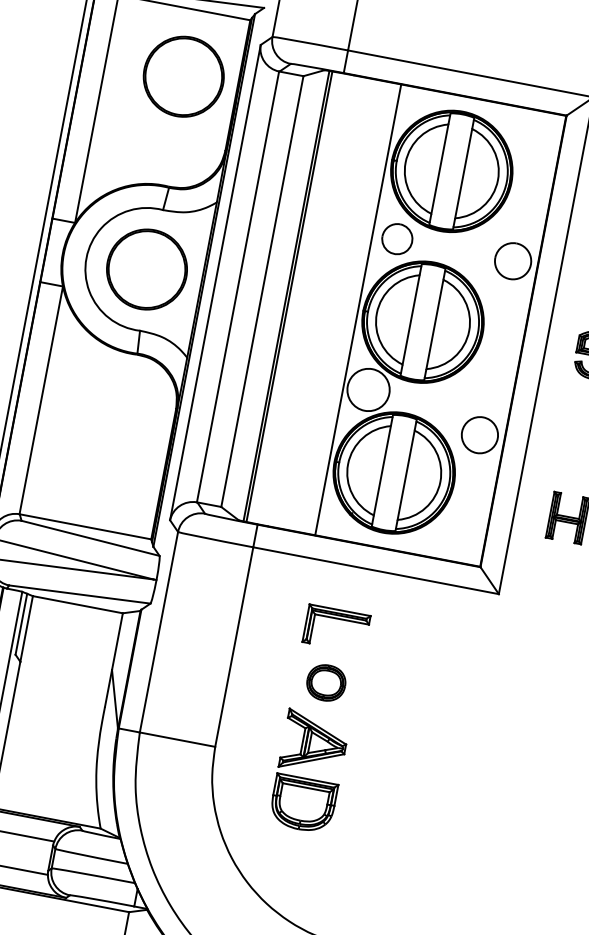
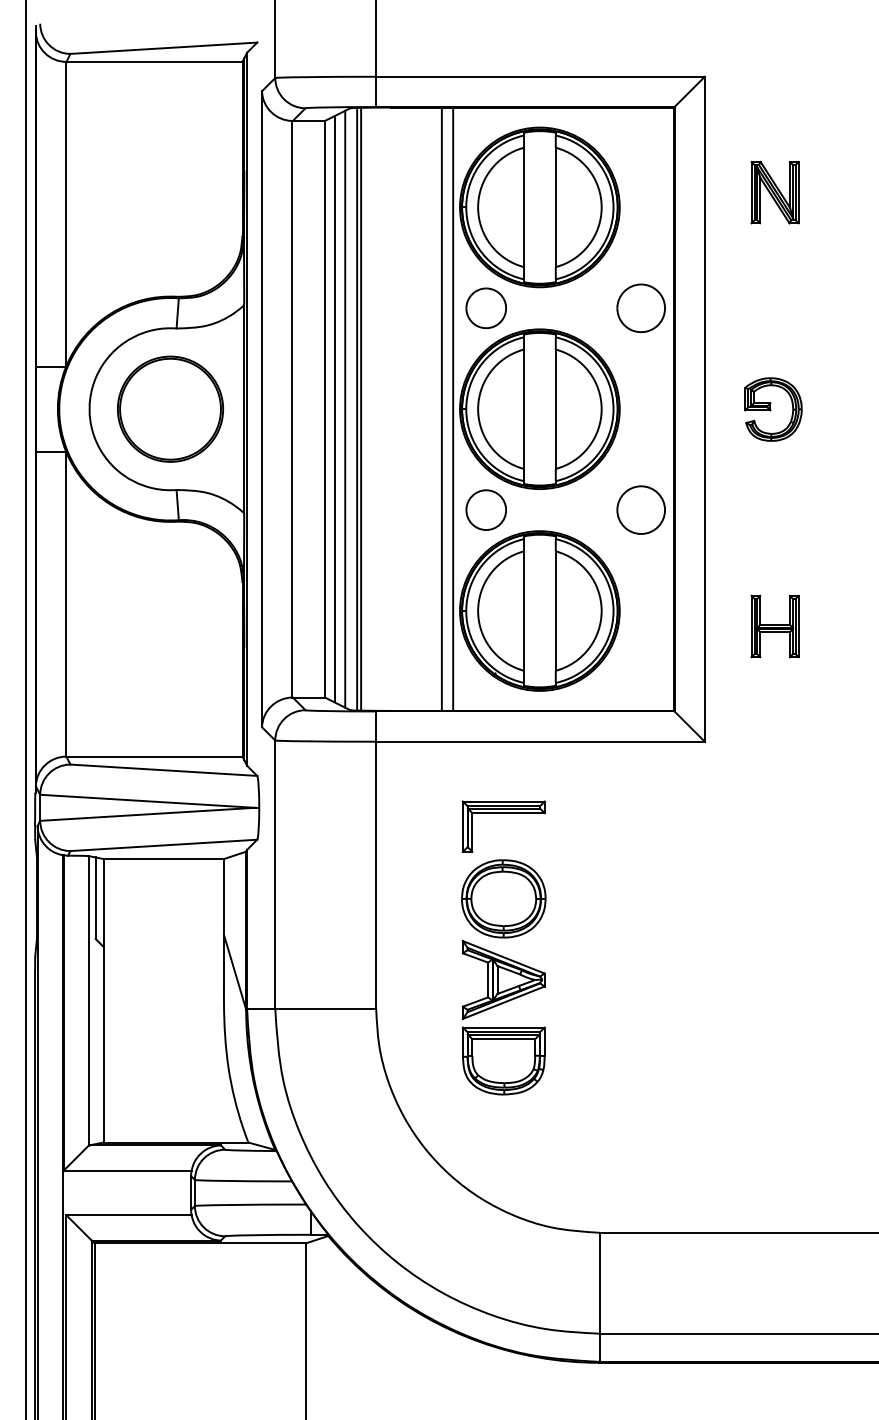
part: (183, 76) -> (170, 150), removed
line: (269, 293) -> (334, 409), added
line: (277, 293) -> (345, 408), added
line: (349, 307) -> (441, 408), added
circle: (368, 390) -> (486, 510), size x0.71
circle: (479, 434) -> (640, 509), moved
part: (326, 682) -> (503, 898), size x1.67

